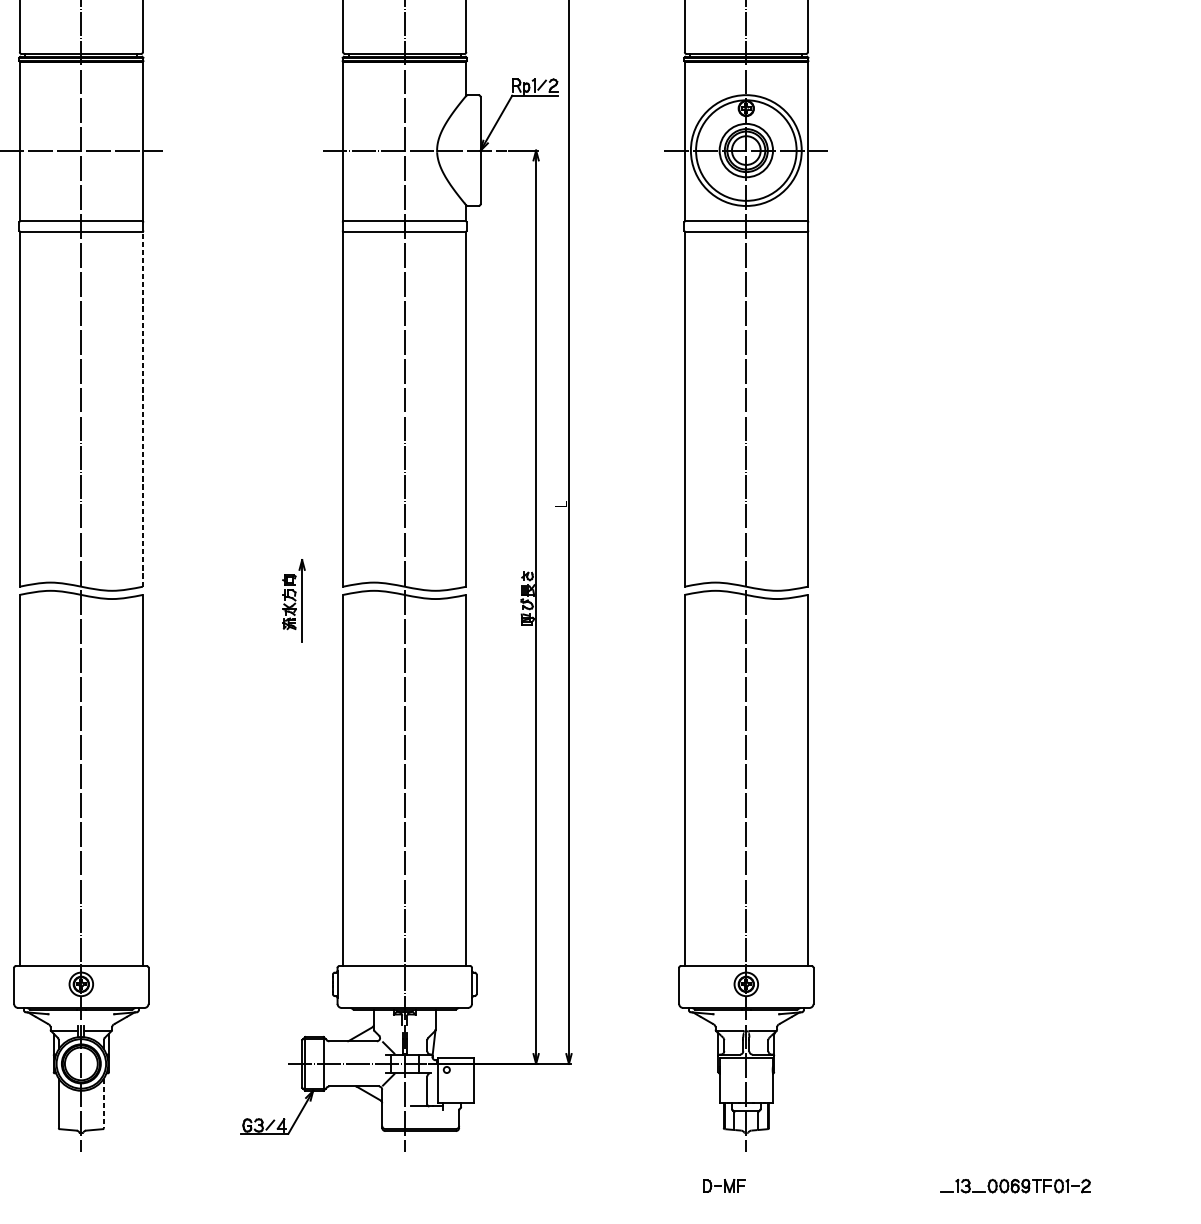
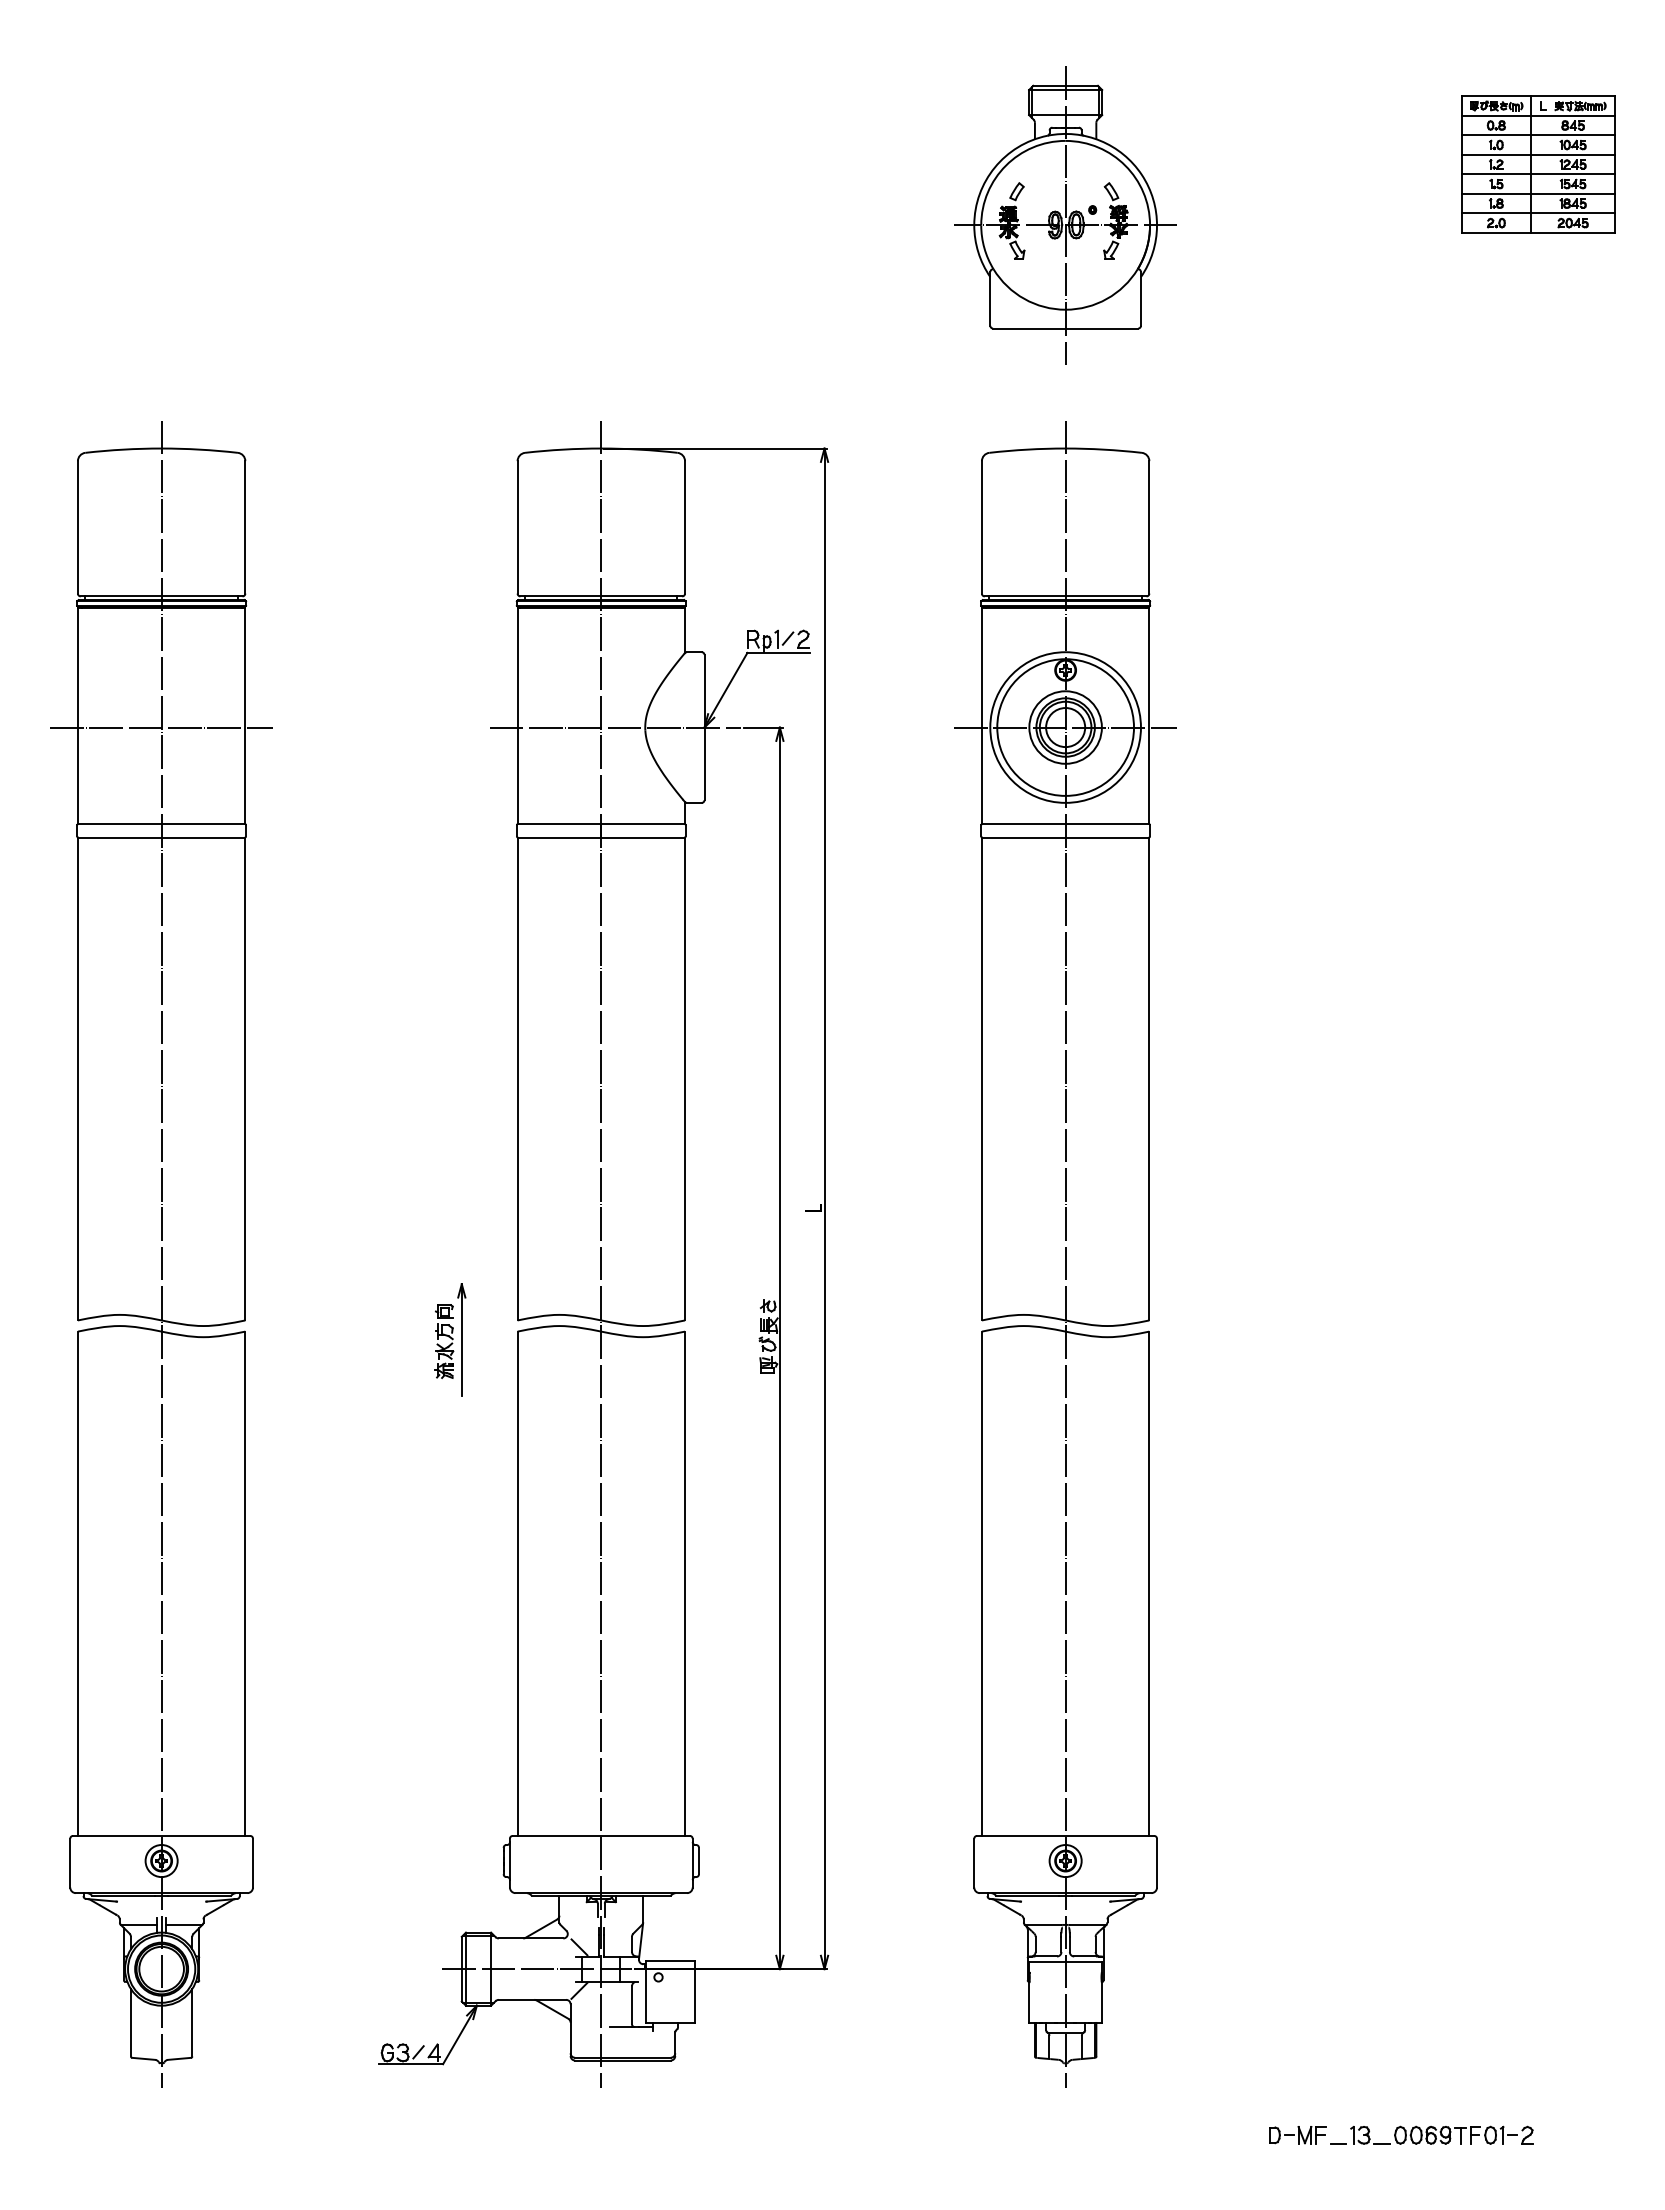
line: (143, 408) -> (245, 1078), dashed -> solid
line: (104, 1103) -> (192, 2022), dashed -> solid
part: (724, 1186) -> (1297, 2135), moved

